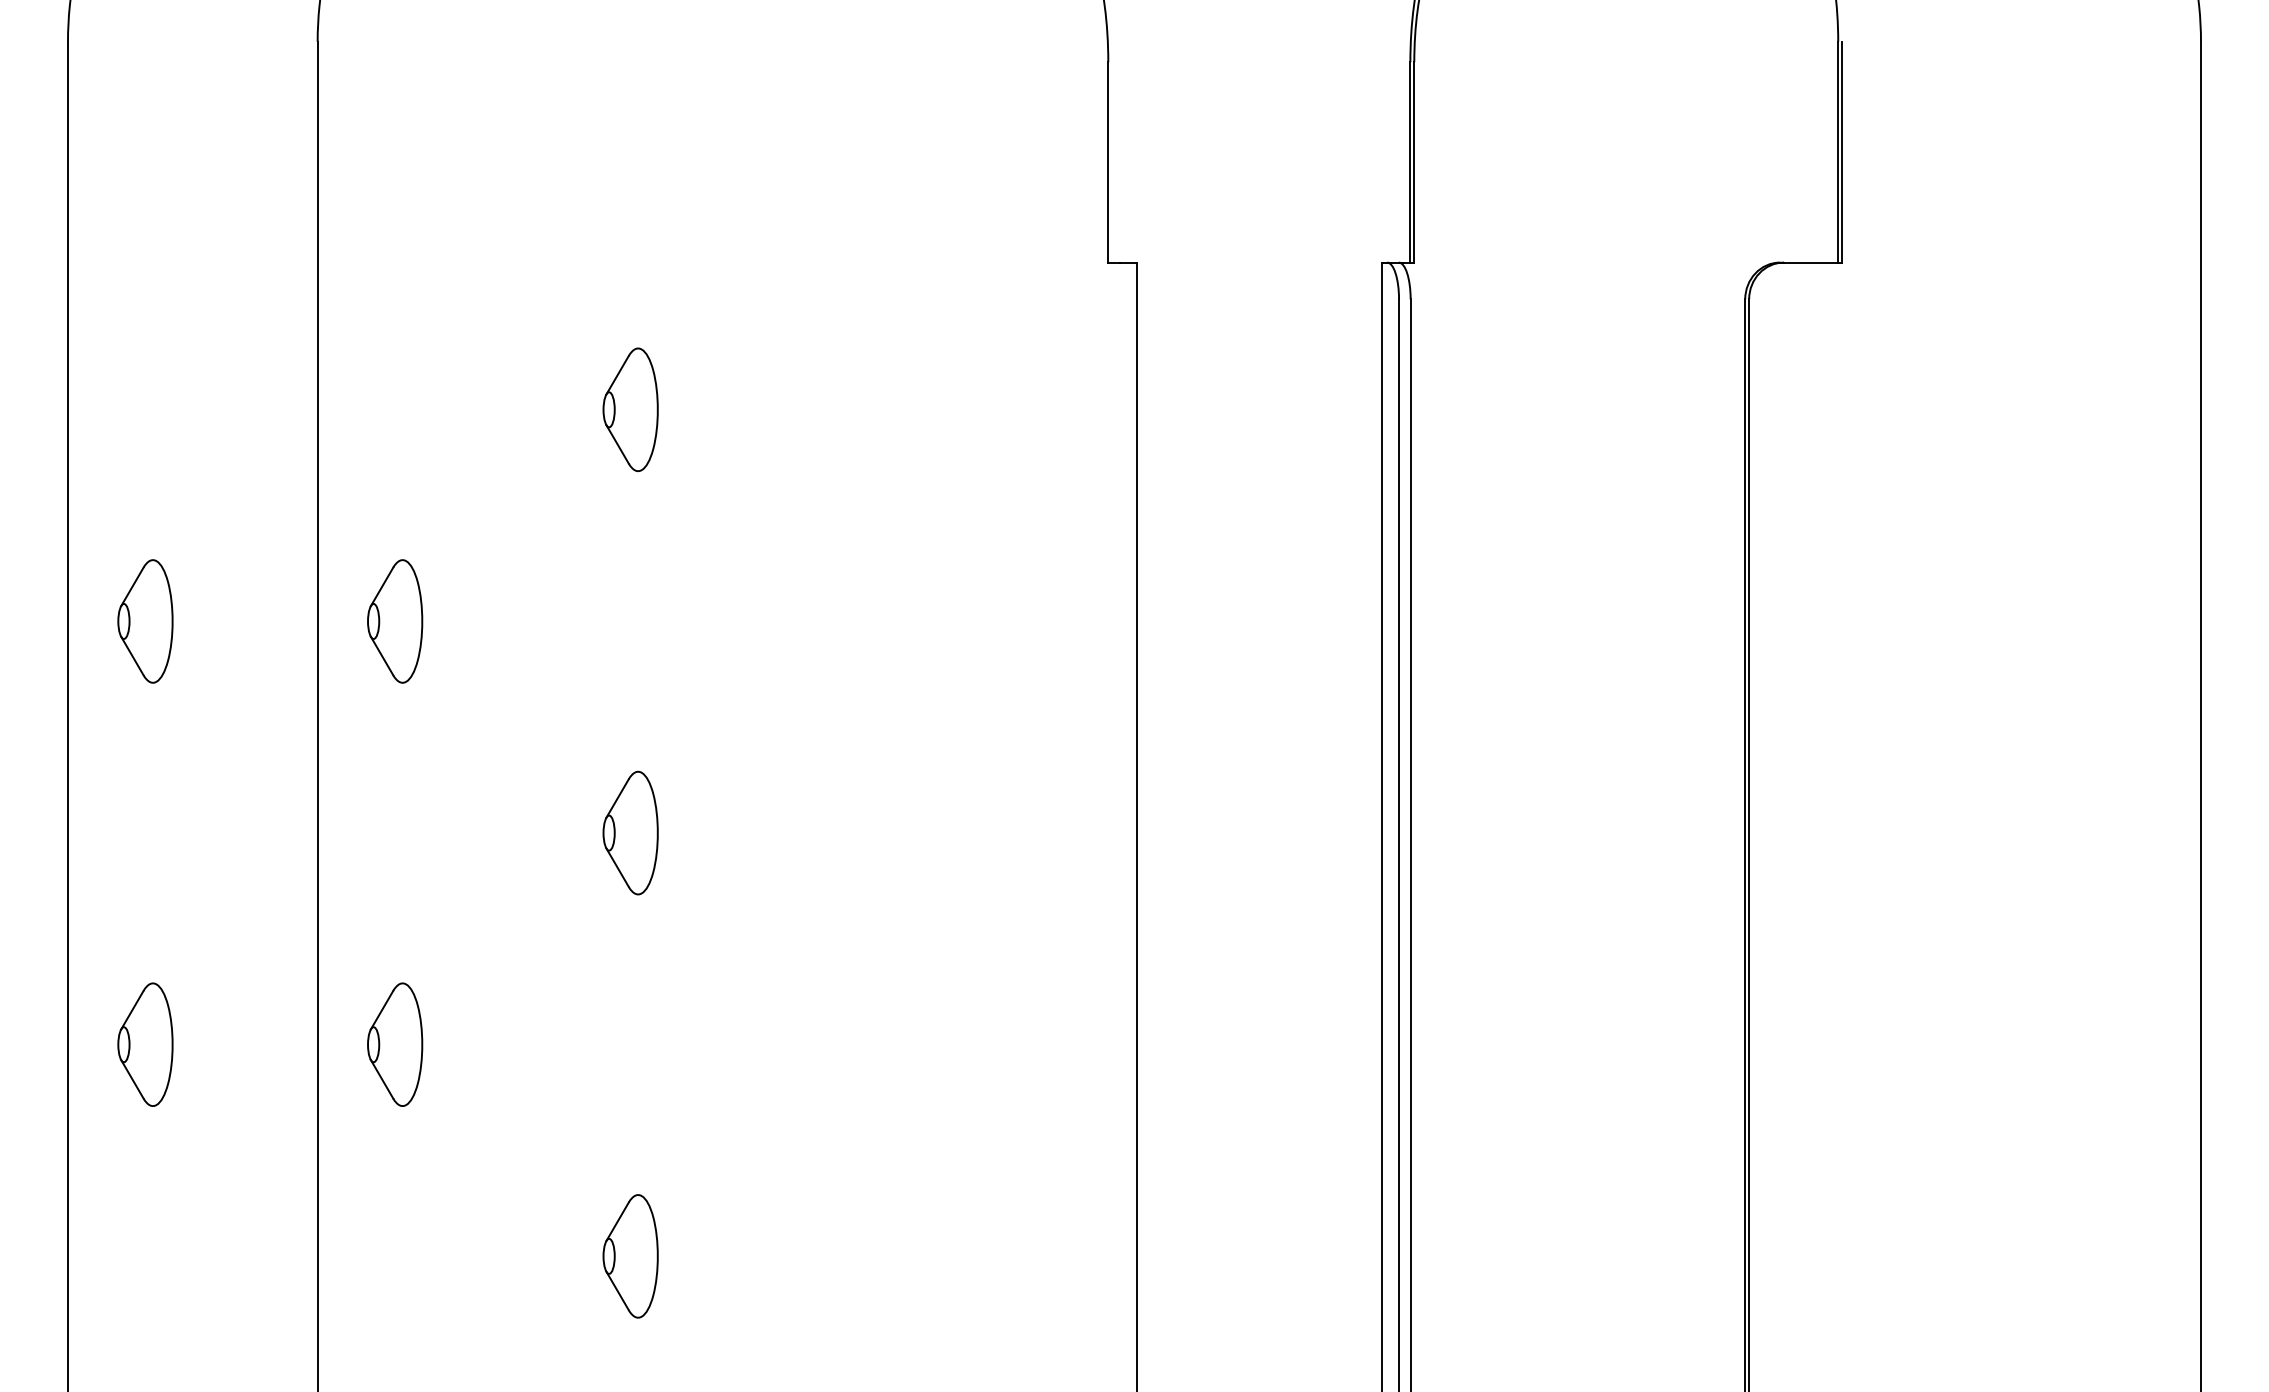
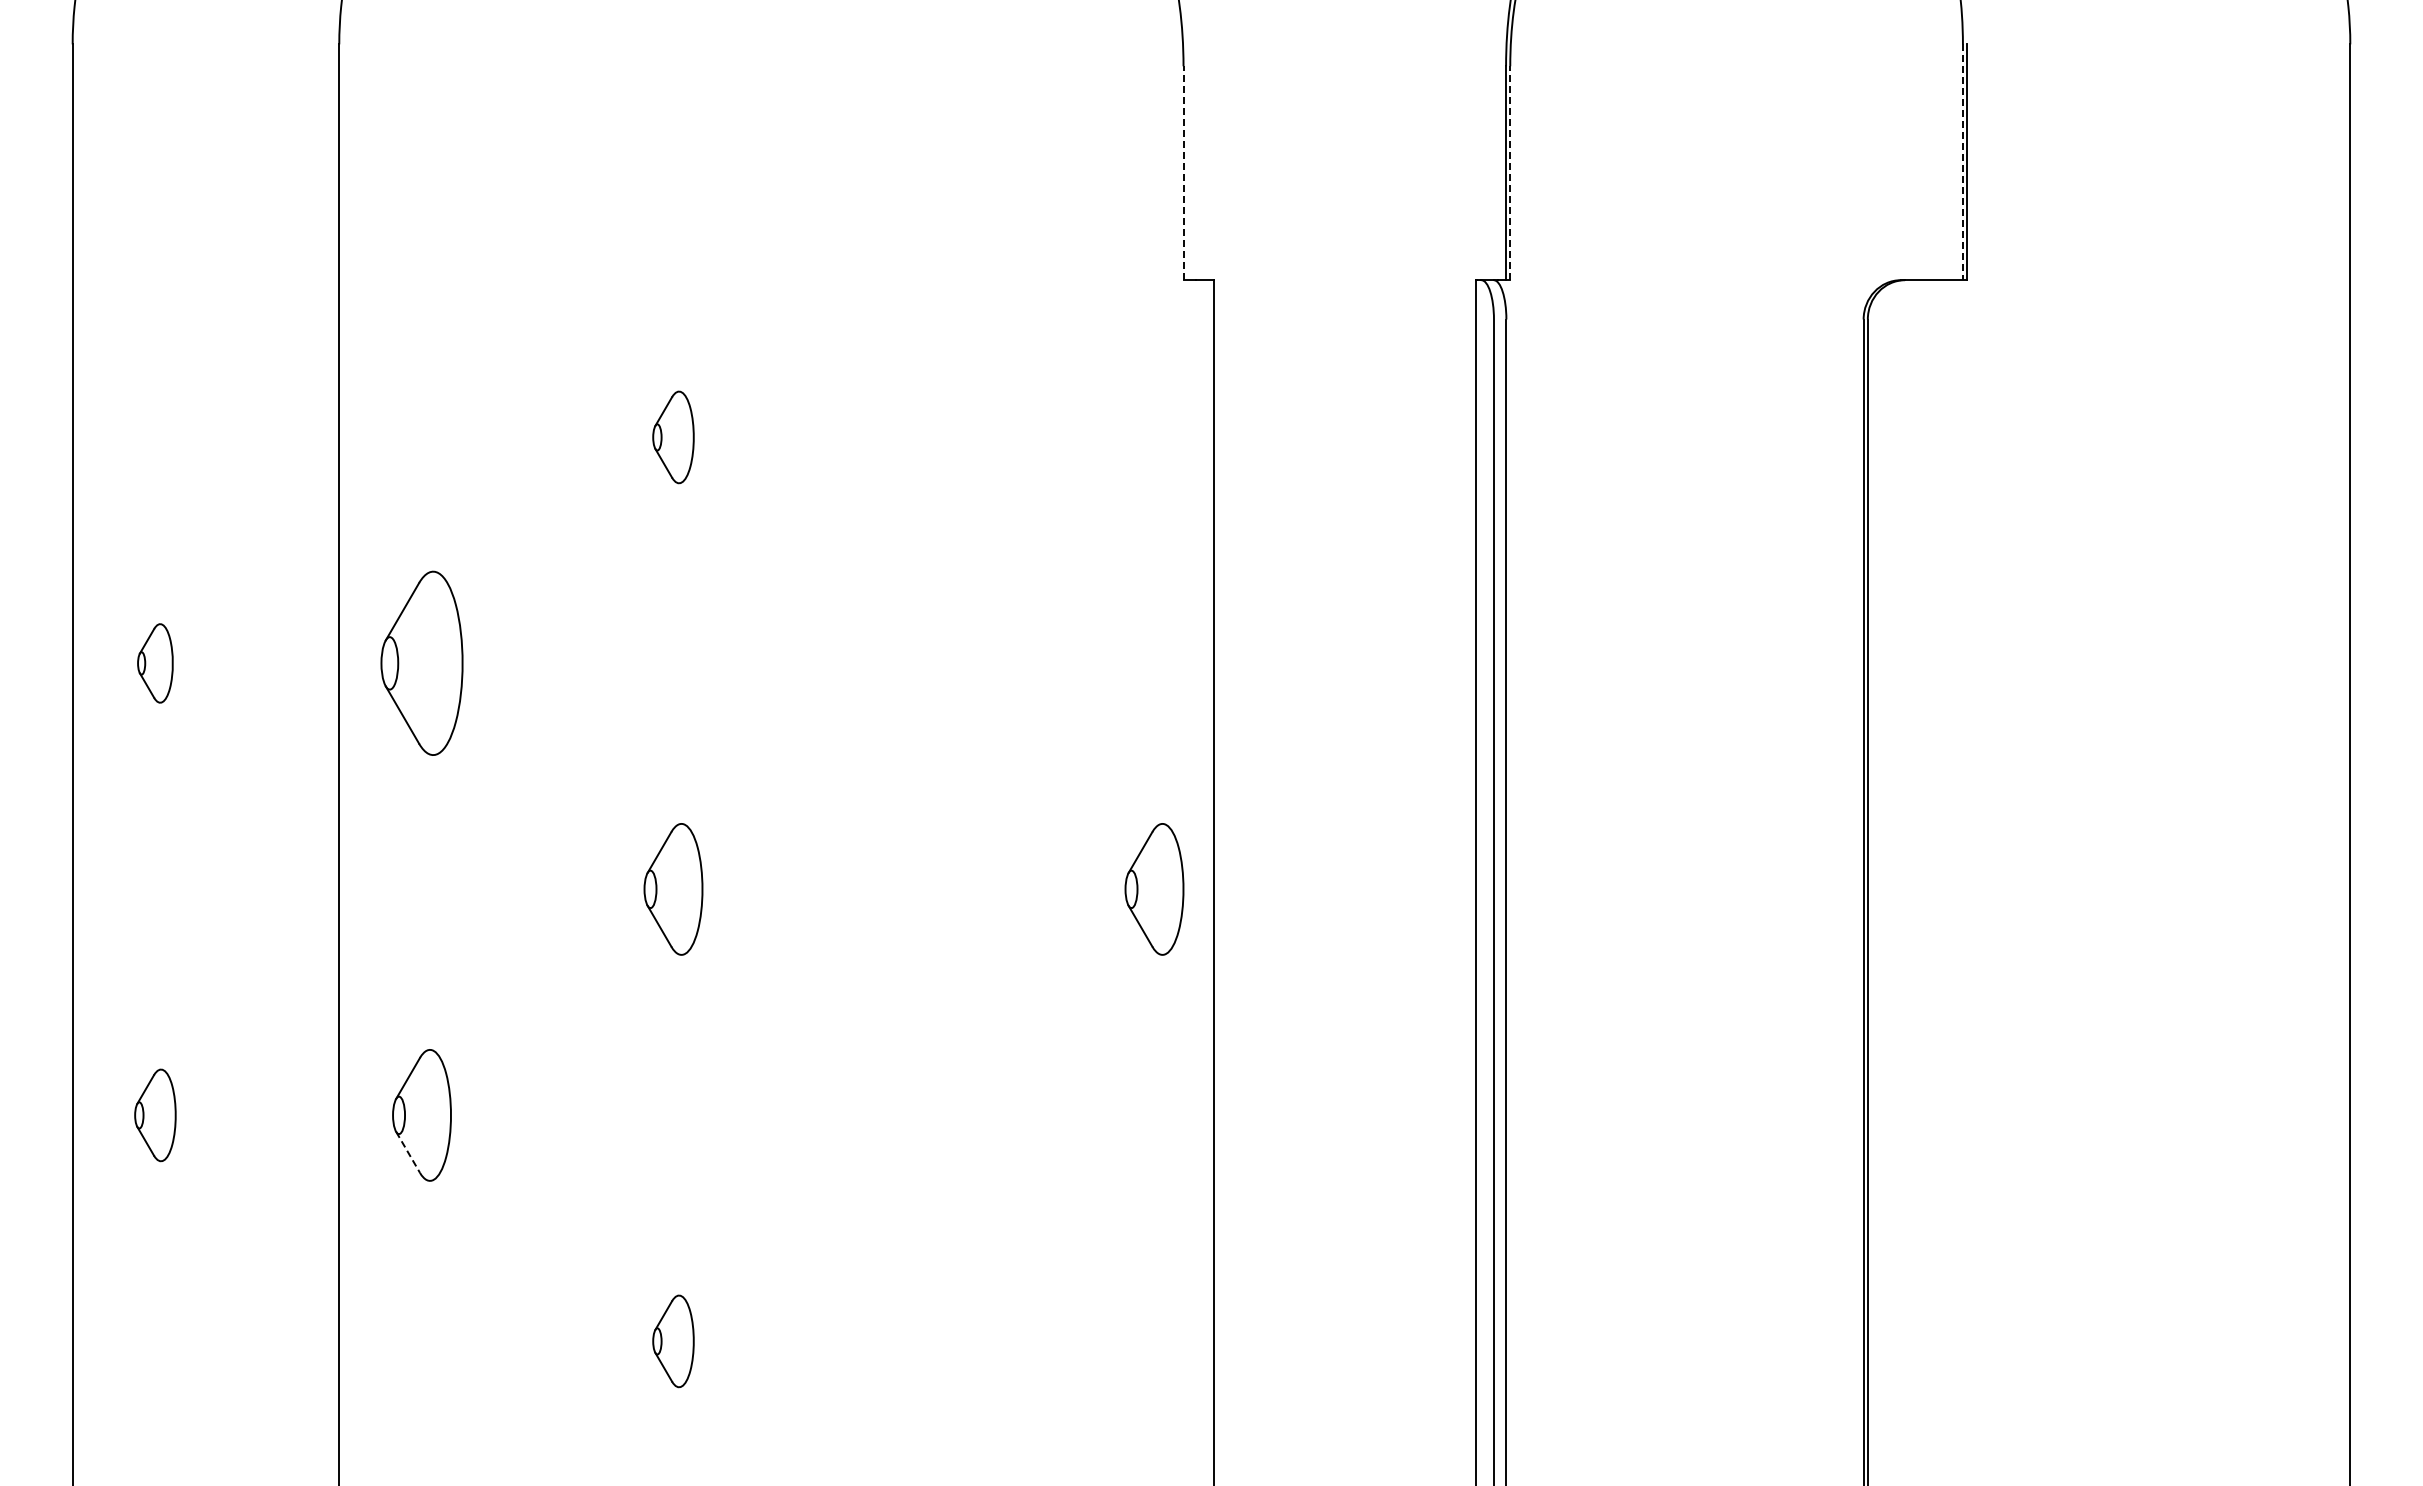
line: (1837, 152) -> (1962, 162), solid -> dashed
line: (1108, 162) -> (1183, 173), solid -> dashed
line: (1414, 162) -> (1510, 173), solid -> dashed
part: (630, 409) -> (673, 437), size x0.7
part: (145, 621) -> (155, 663), size x0.6
part: (394, 621) -> (421, 663), size x1.4
part: (1081, 833) -> (1154, 889), added
part: (145, 1044) -> (155, 1115), size x0.7
line: (382, 1079) -> (408, 1152), solid -> dashed
part: (630, 1256) -> (673, 1341), size x0.7

